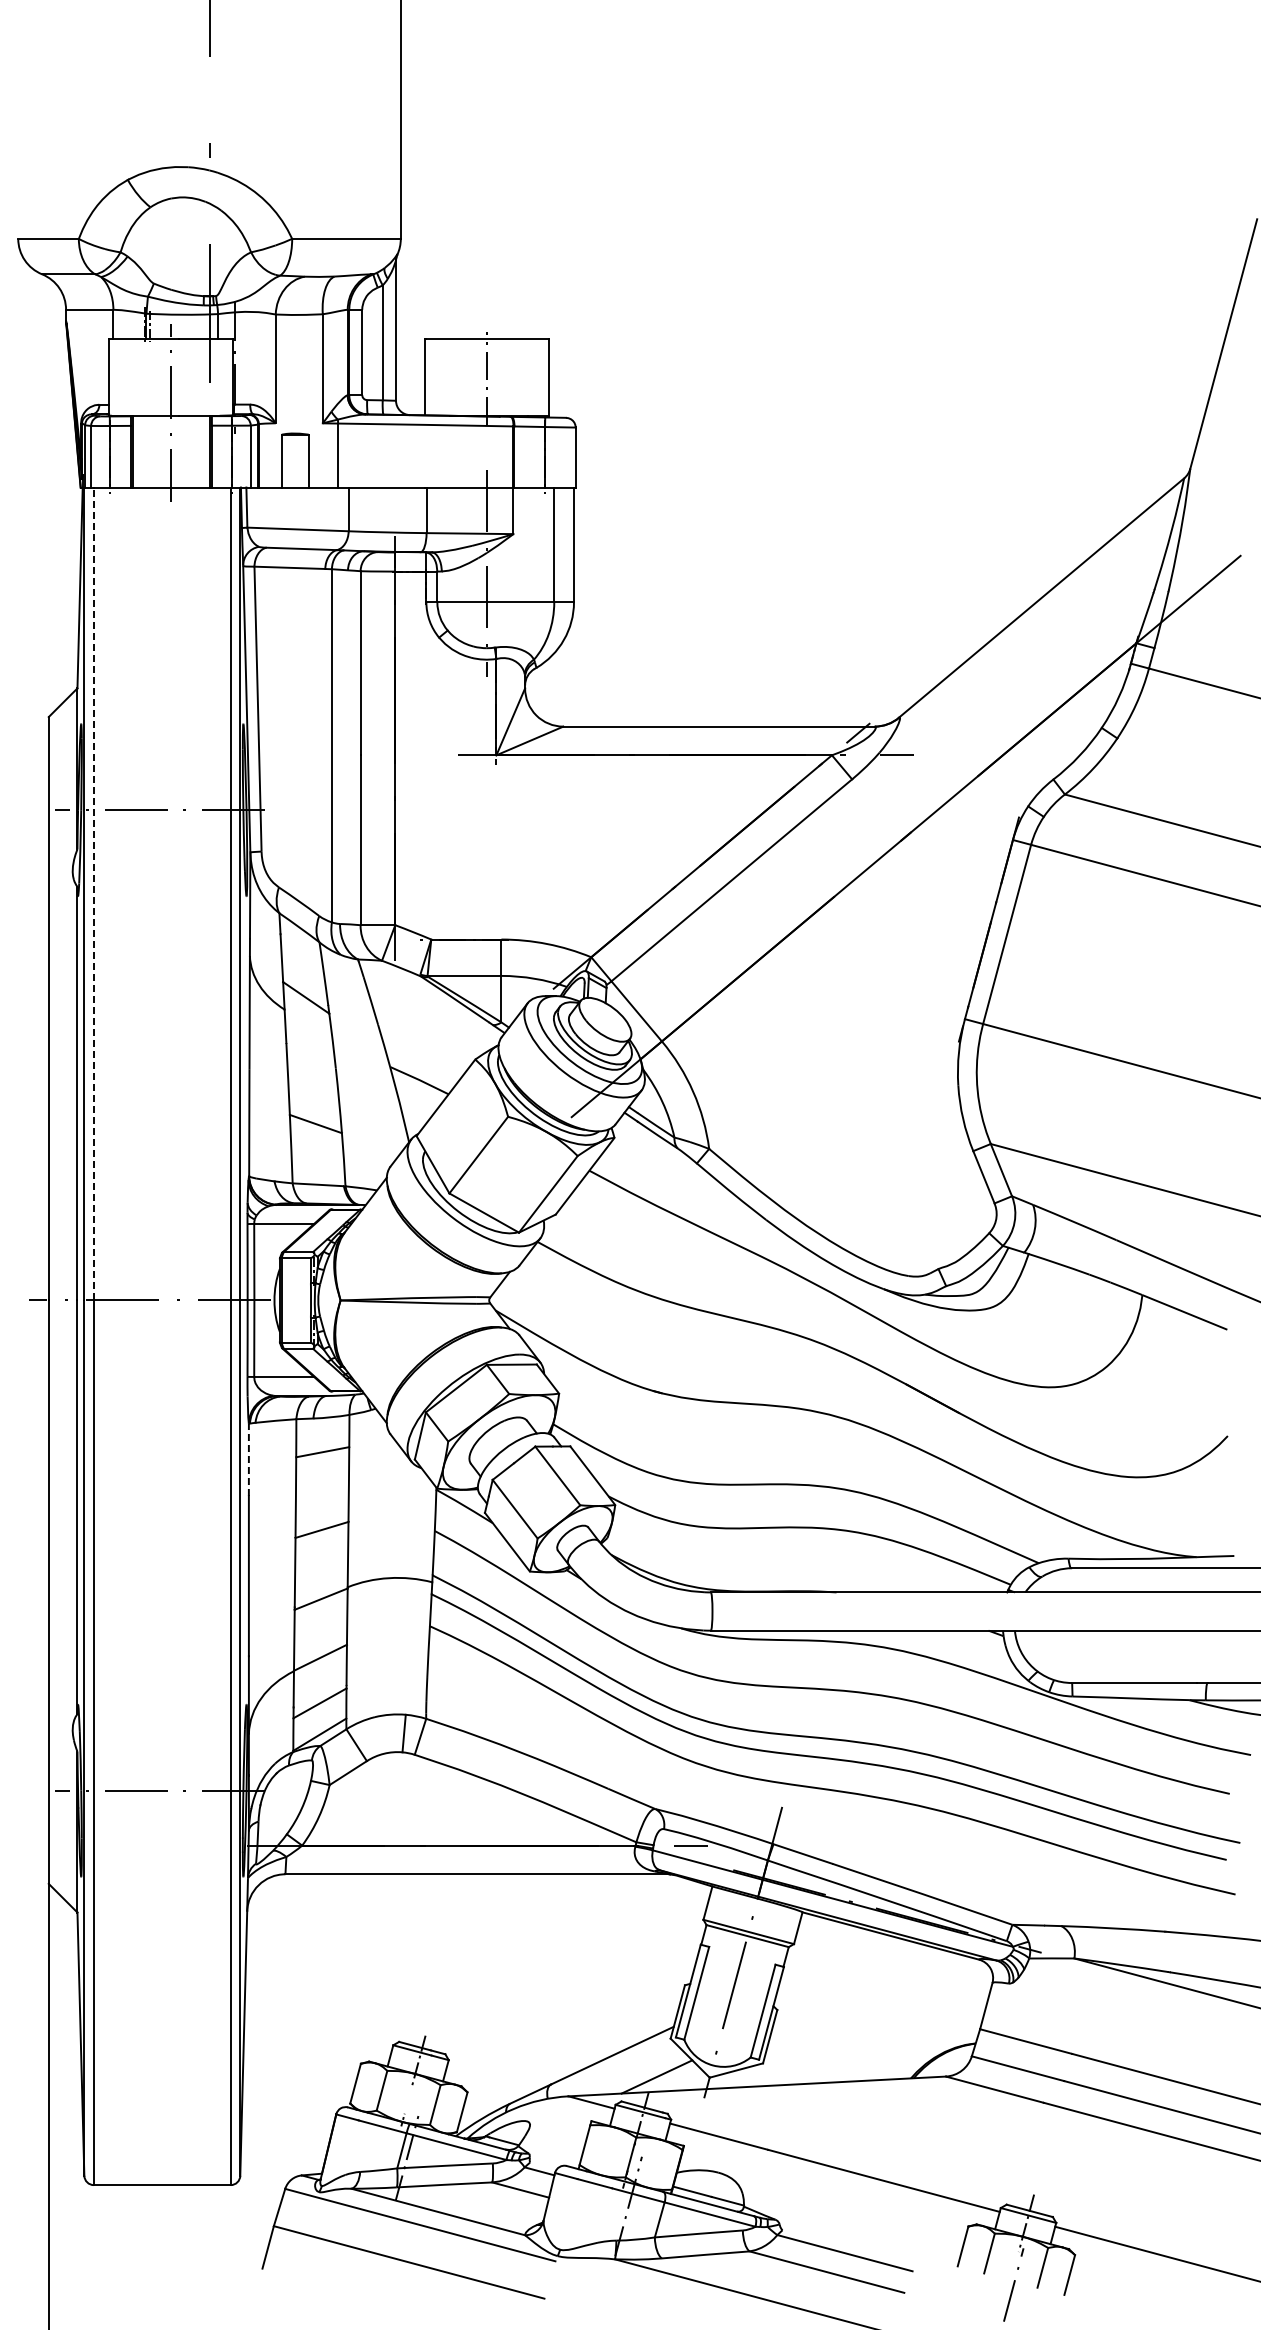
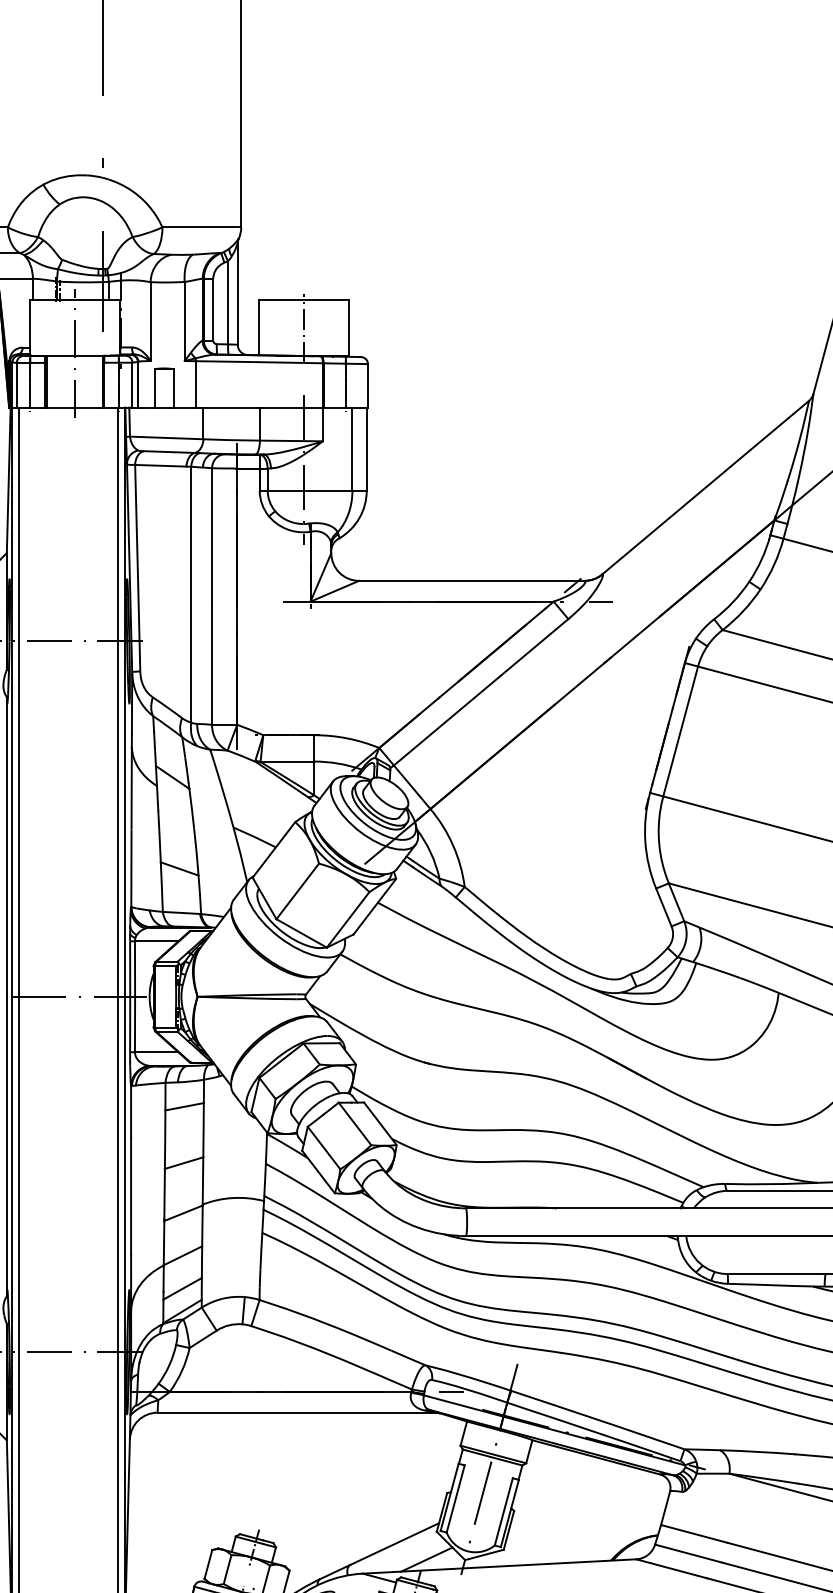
line: (93, 893) -> (18, 701), dashed -> solid
line: (248, 1459) -> (130, 1112), dashed -> solid

